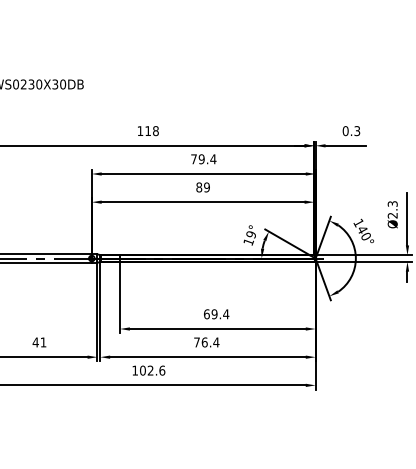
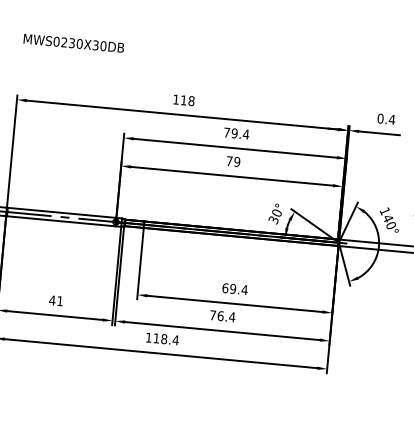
text: (357, 131) -> (392, 120), 0.3 -> 0.4
text: (199, 187) -> (229, 161), 89 -> 79
text: (249, 239) -> (274, 217), 19° -> 30°
text: (152, 370) -> (166, 339), 102.6 -> 118.4

